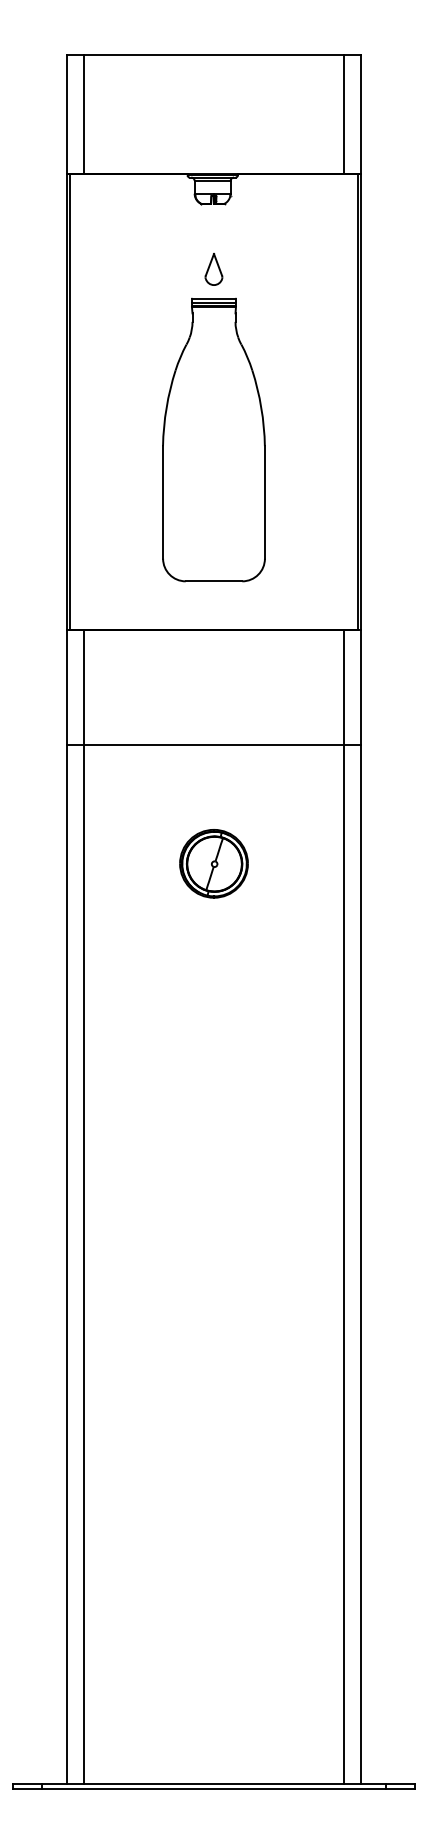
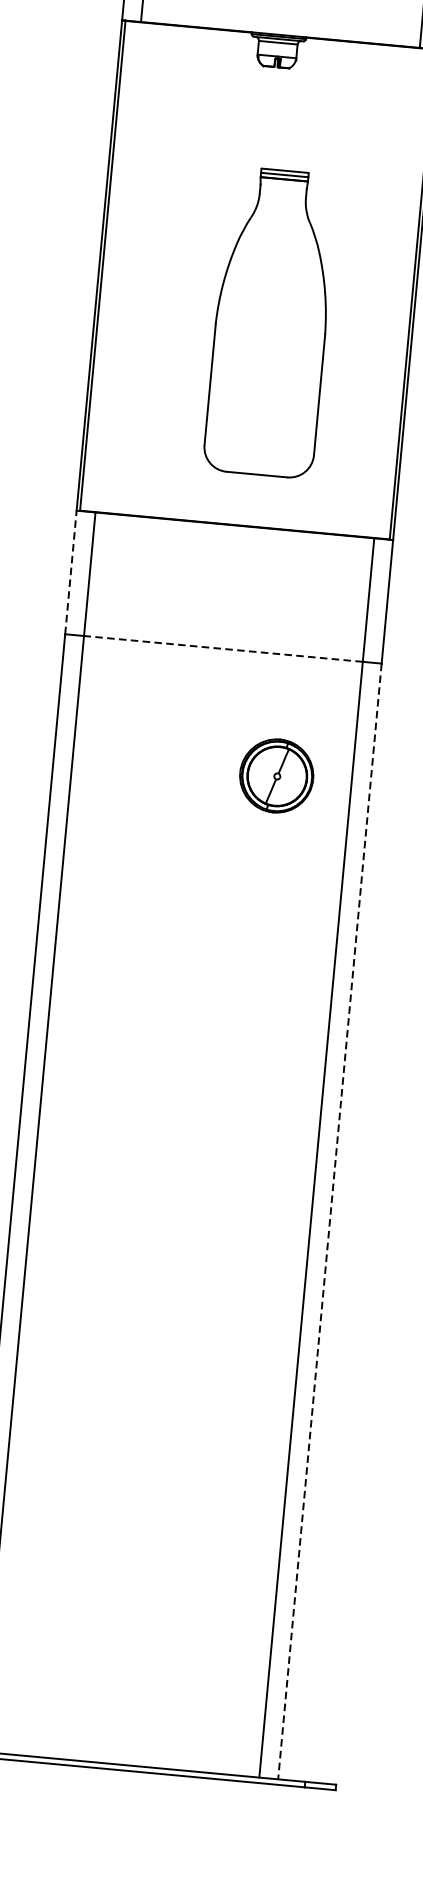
part: (213, 269) -> (270, 137), removed
part: (213, 439) -> (270, 322), moved
line: (66, 687) -> (70, 572), solid -> dashed
line: (213, 745) -> (222, 649), solid -> dashed
part: (213, 863) -> (276, 775), moved
line: (361, 1264) -> (330, 1221), solid -> dashed

